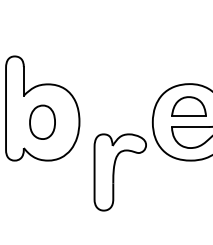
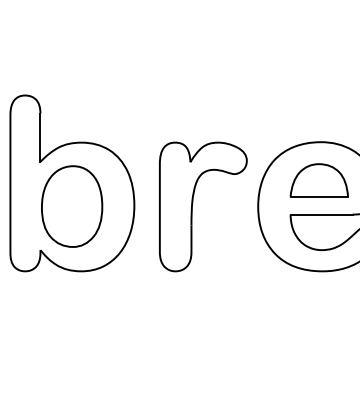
part: (42, 122) -> (71, 207), size x1.43
part: (119, 172) -> (201, 207), moved

